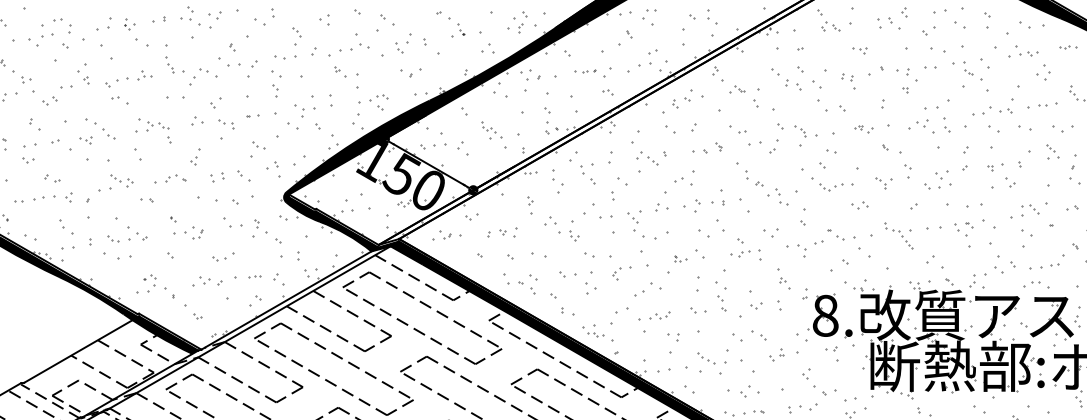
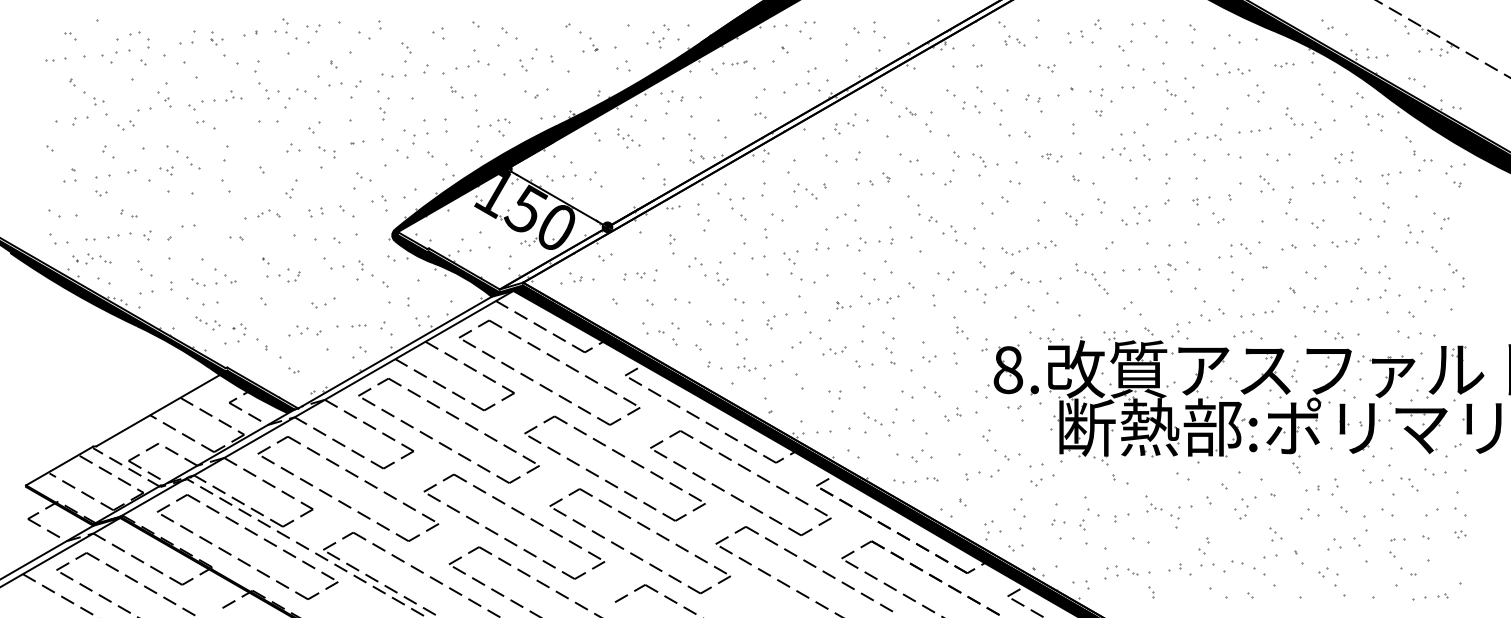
part: (169, 64) -> (261, 84), size x1.6
part: (584, 70) -> (734, 62), moved
part: (157, 125) -> (98, 258), moved
part: (491, 130) -> (628, 138), moved
part: (121, 180) -> (207, 323), moved
part: (831, 187) -> (1014, 251), moved
part: (740, 253) -> (888, 299), moved
part: (659, 315) -> (834, 350), moved
part: (595, 331) -> (746, 364), moved

